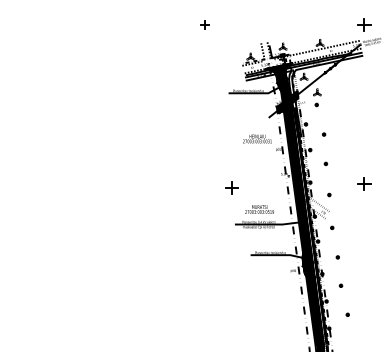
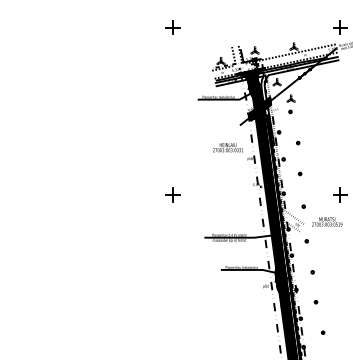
part: (204, 24) -> (172, 27), size x1.67
part: (231, 187) -> (172, 194), moved
text: (259, 209) -> (327, 221), moved

